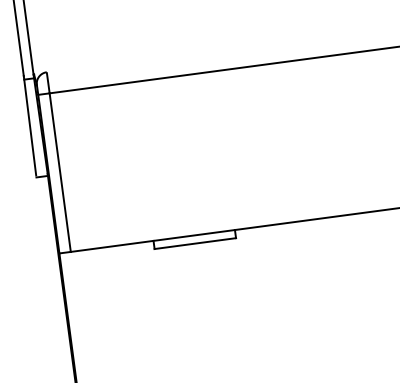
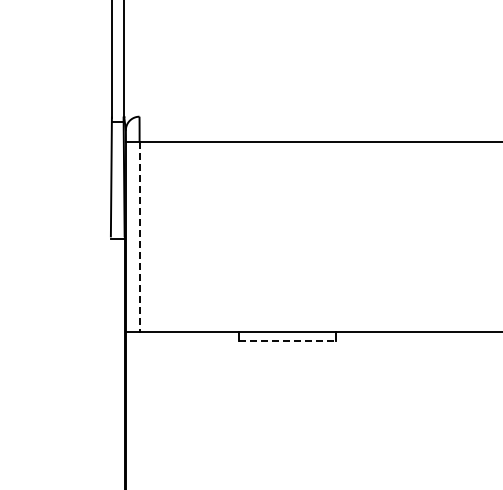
line: (60, 172) -> (139, 236), solid -> dashed
line: (195, 243) -> (287, 341), solid -> dashed

